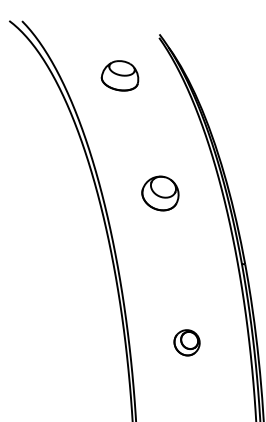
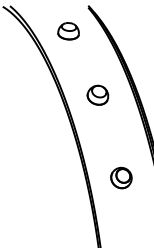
part: (187, 341) -> (121, 177), size x1.43

